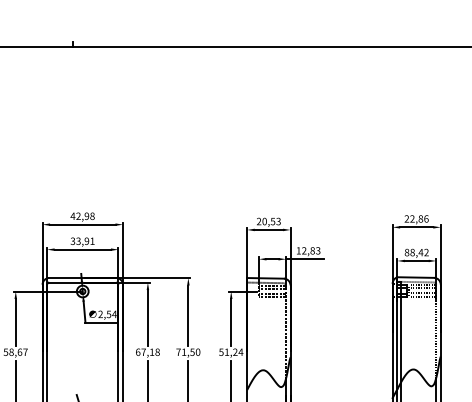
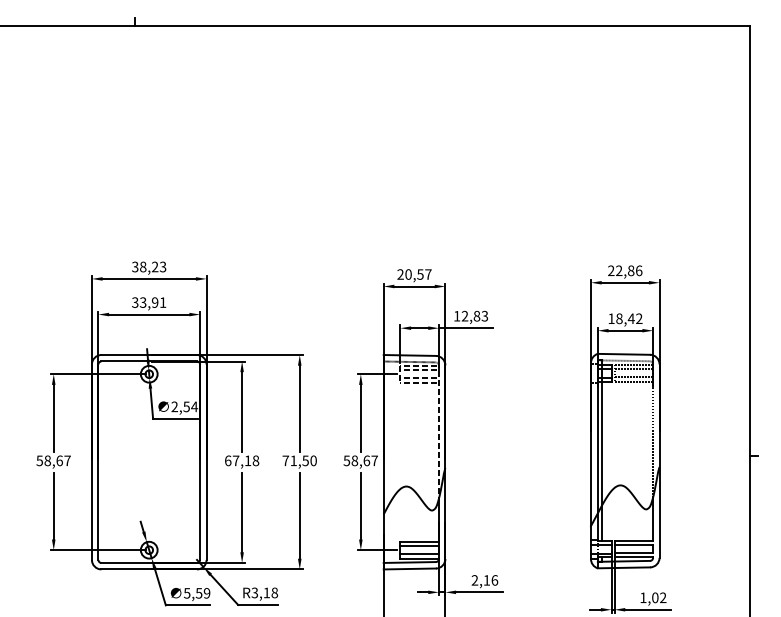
text: (82, 215) -> (148, 266), 42,98 -> 38,23
text: (278, 221) -> (428, 274), 20,53 -> 20,57
text: (407, 252) -> (611, 318), 88,42 -> 18,42
text: (233, 352) -> (364, 460), 51,24 -> 58,67

